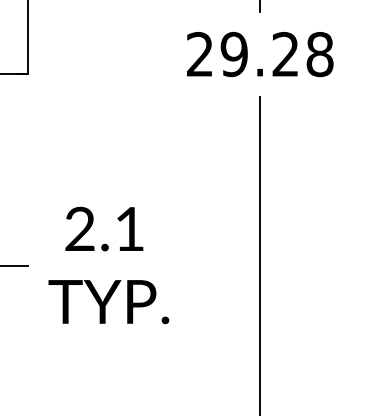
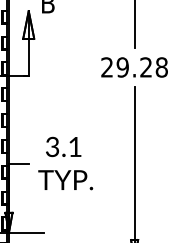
text: (79, 234) -> (52, 149), 2.1 -> 3.1

